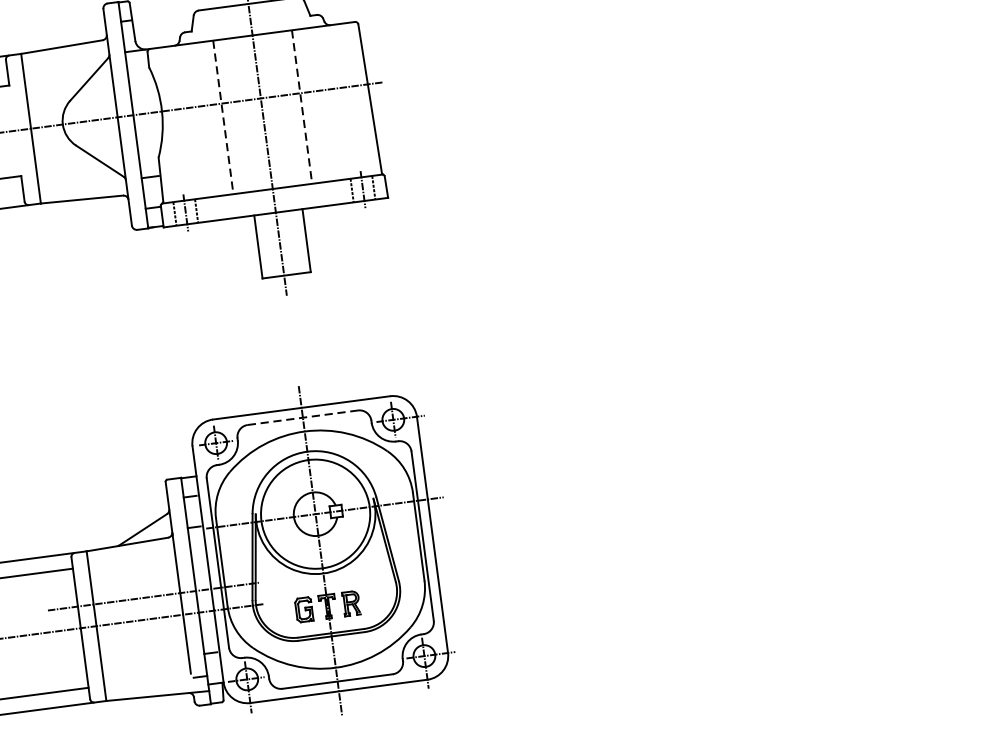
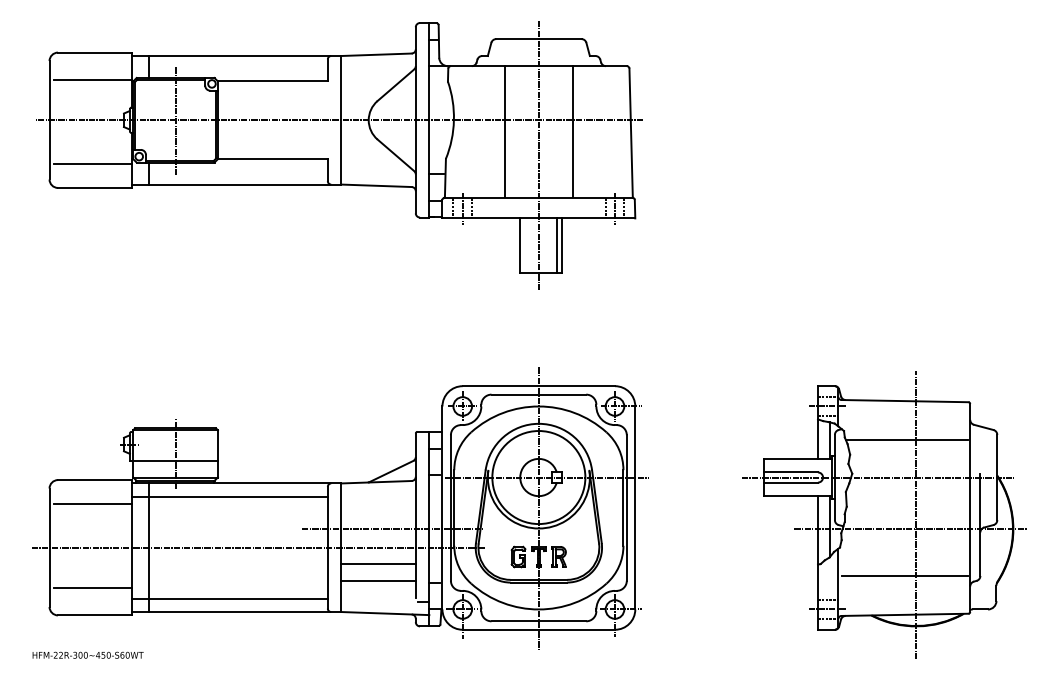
line: (301, 106) -> (572, 131), dashed -> solid
line: (223, 116) -> (505, 131), dashed -> solid
line: (300, 241) -> (556, 245), added
line: (303, 417) -> (539, 394), dashed -> solid
part: (723, 504) -> (884, 514), added
line: (142, 638) -> (378, 563), added
line: (144, 658) -> (378, 580), added

